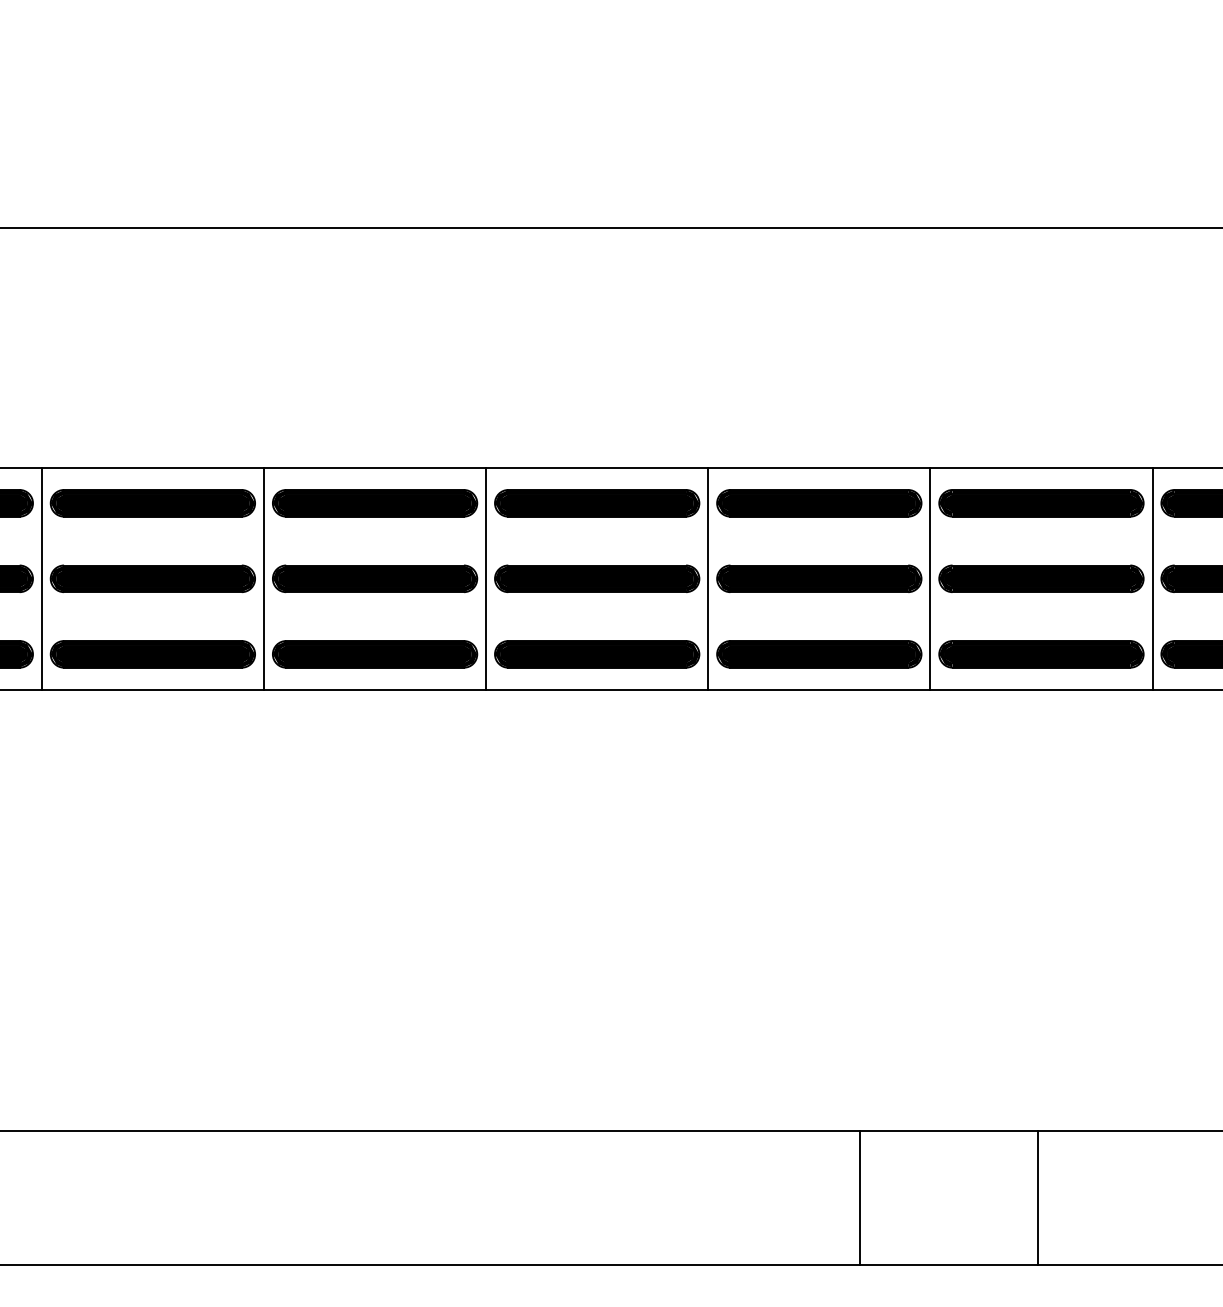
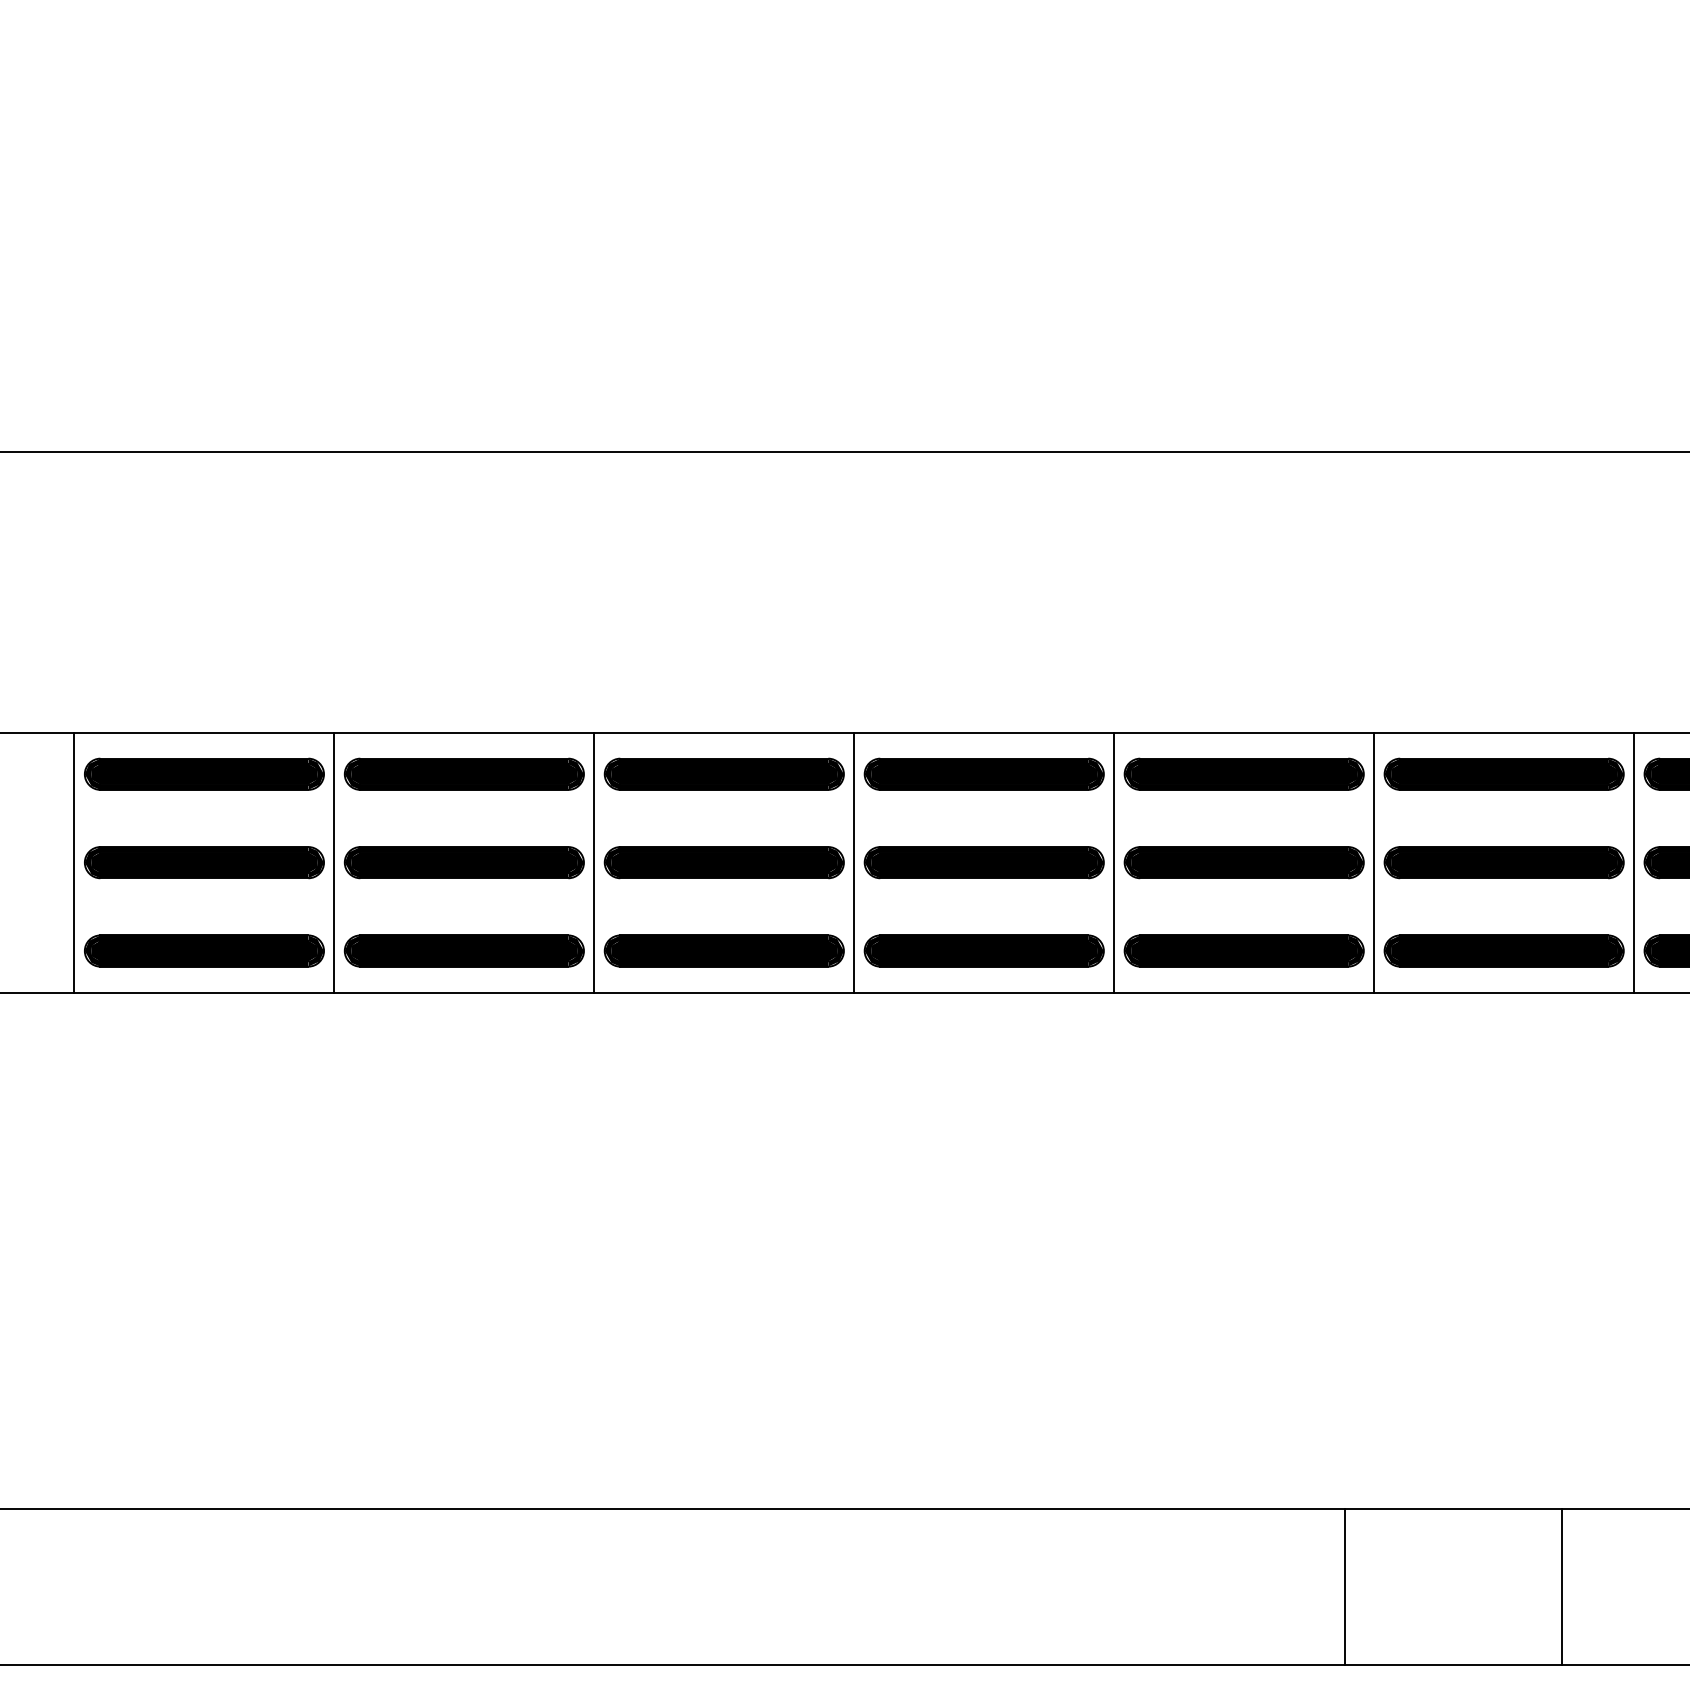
line: (859, 1198) -> (1344, 1587), moved
line: (1037, 1198) -> (1561, 1587), moved

